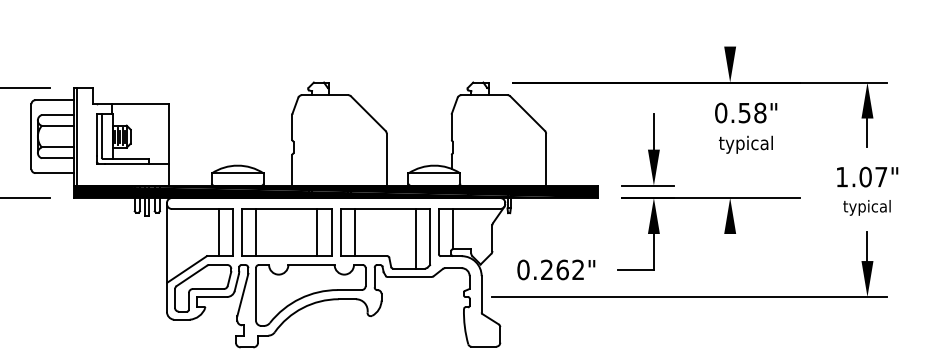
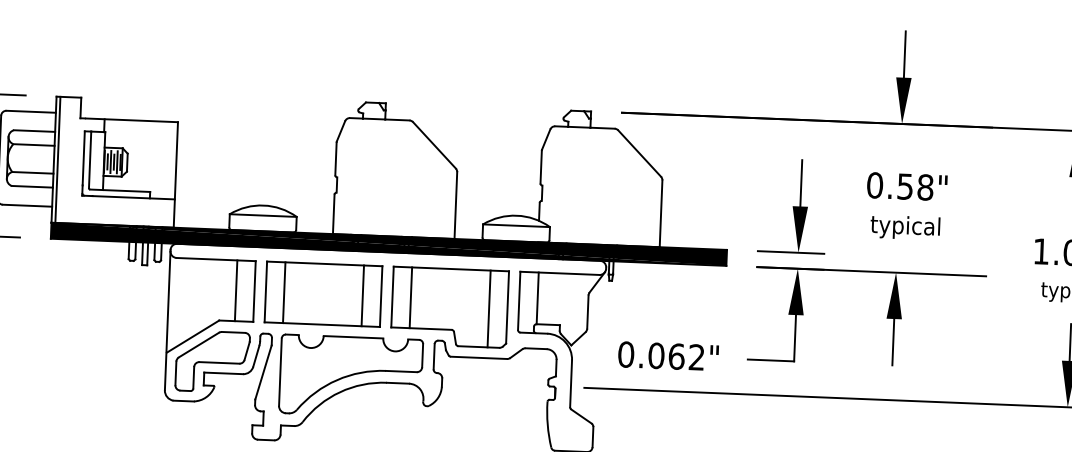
line: (730, 28) -> (905, 54), added
text: (746, 127) -> (906, 205), moved
line: (730, 251) -> (893, 341), added
text: (546, 269) -> (655, 355), 0.262" -> 0.062"

